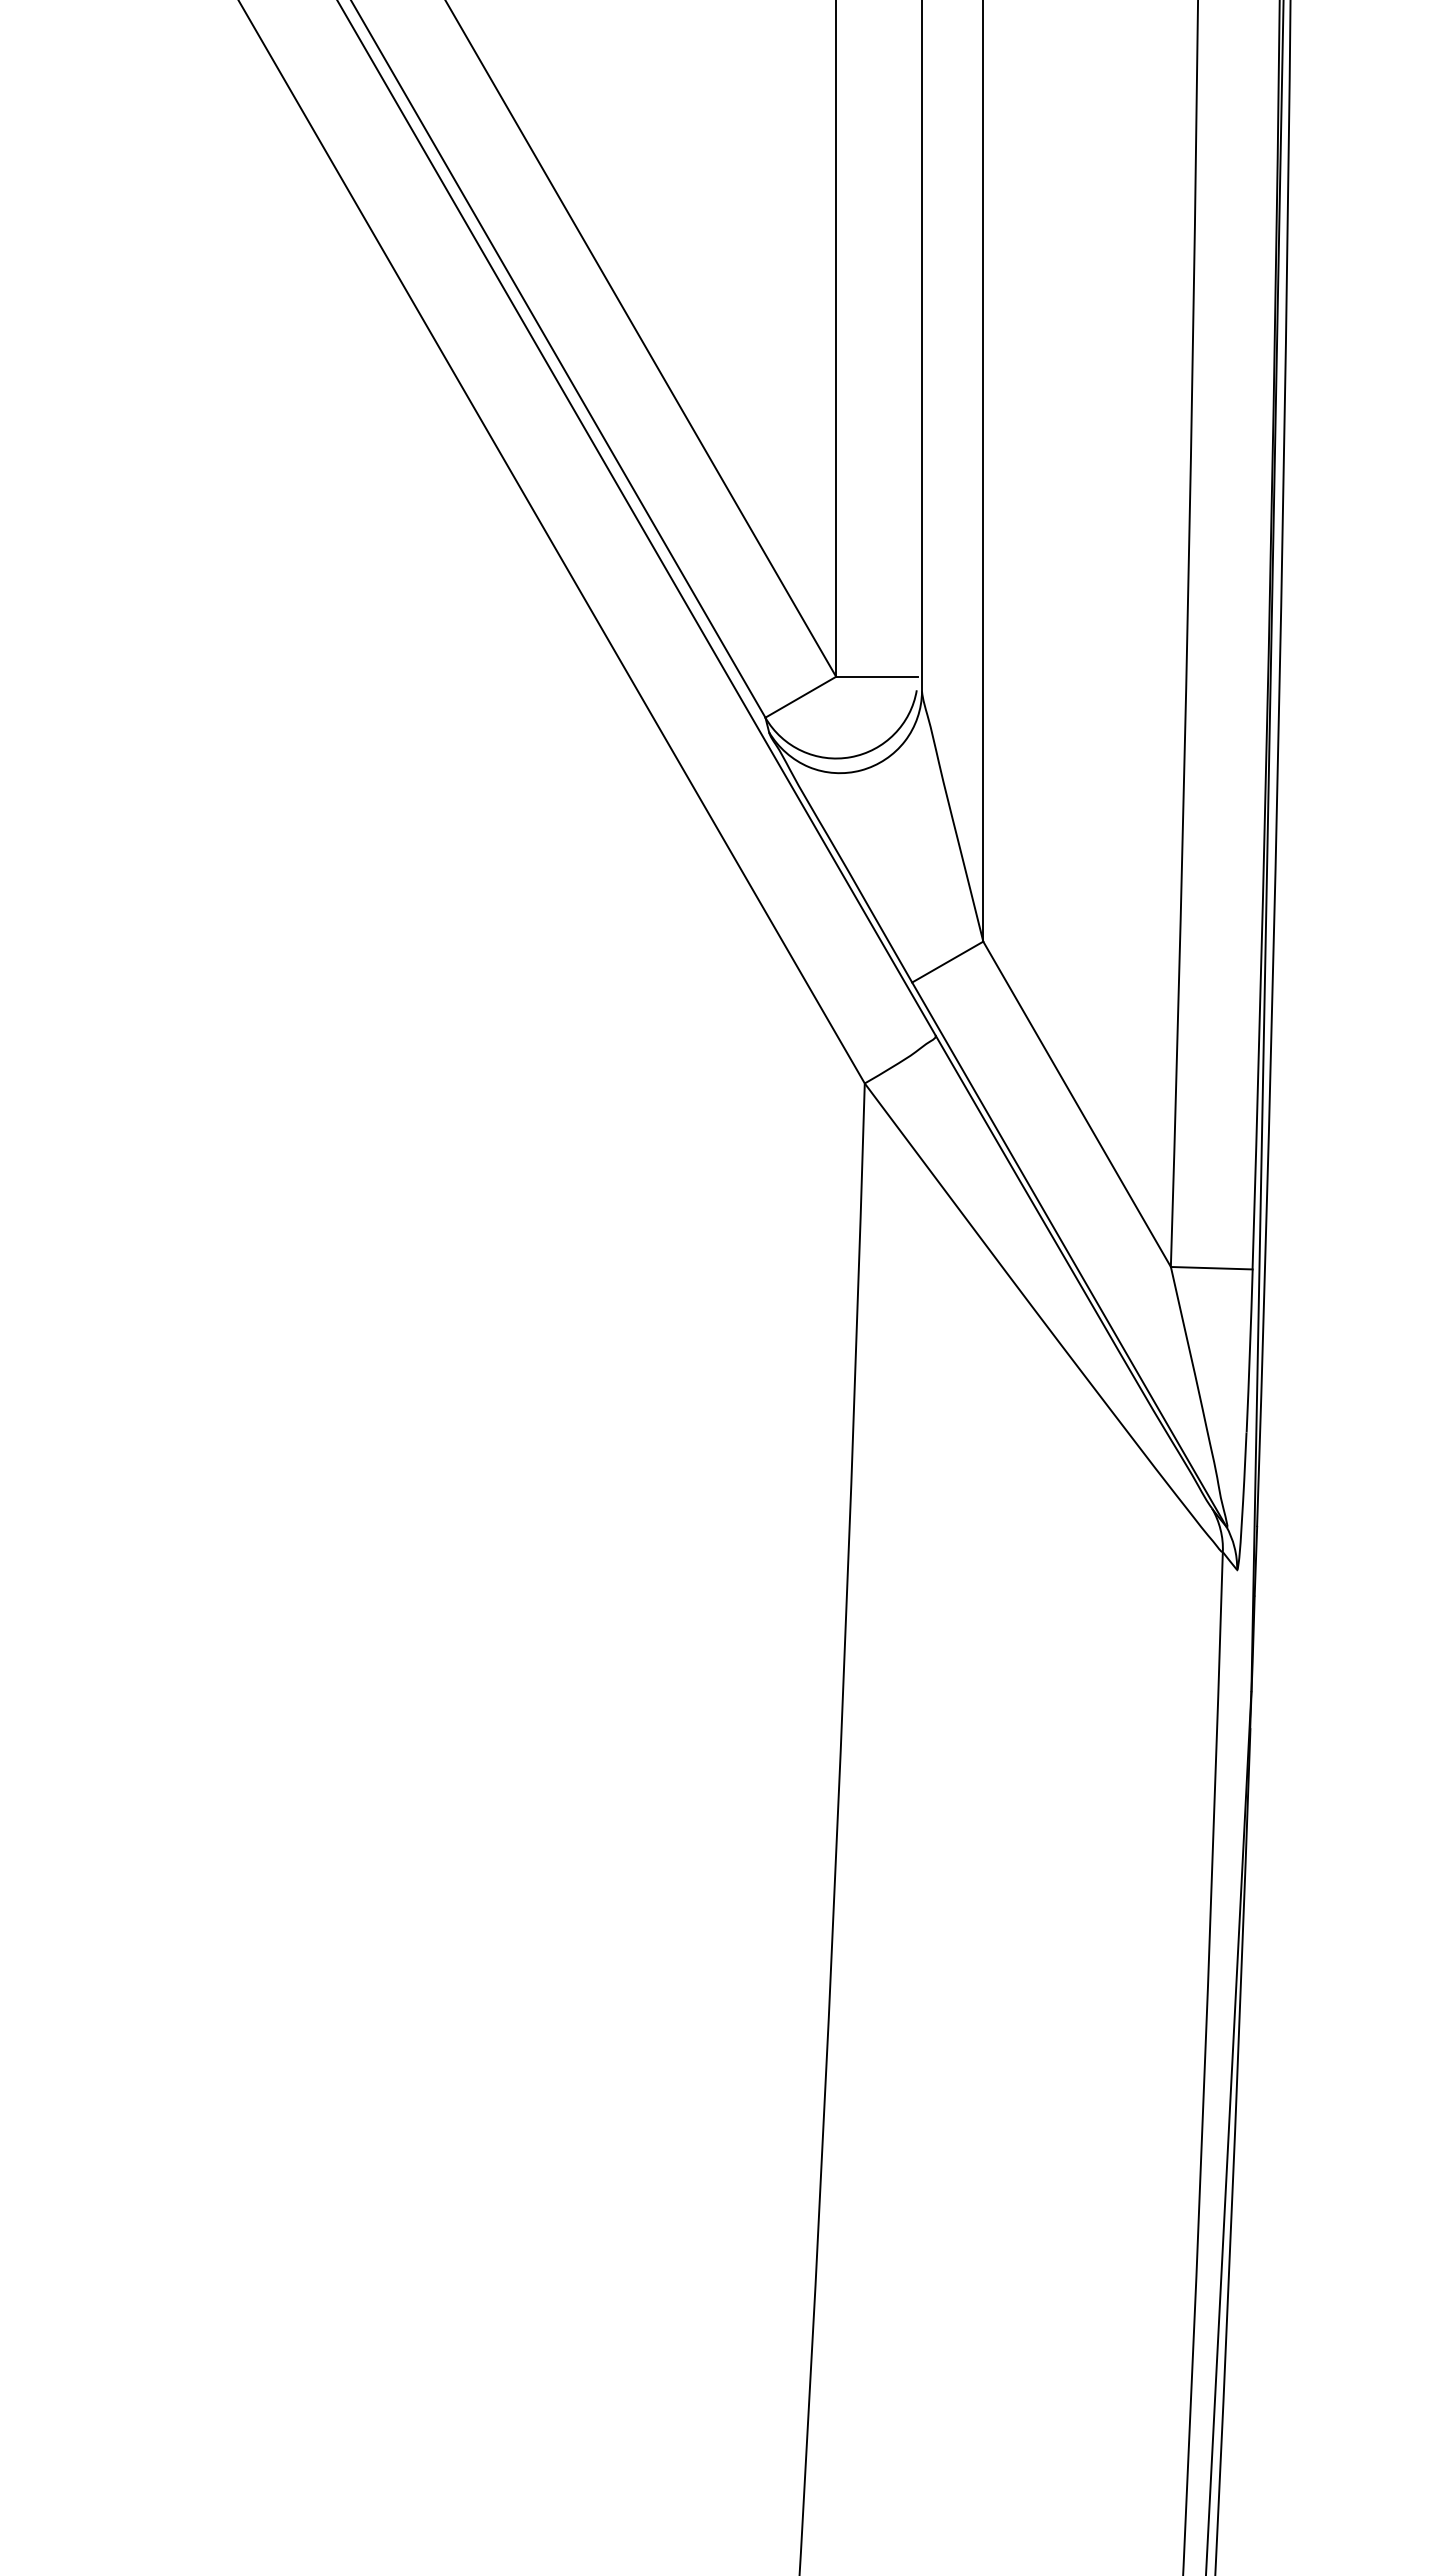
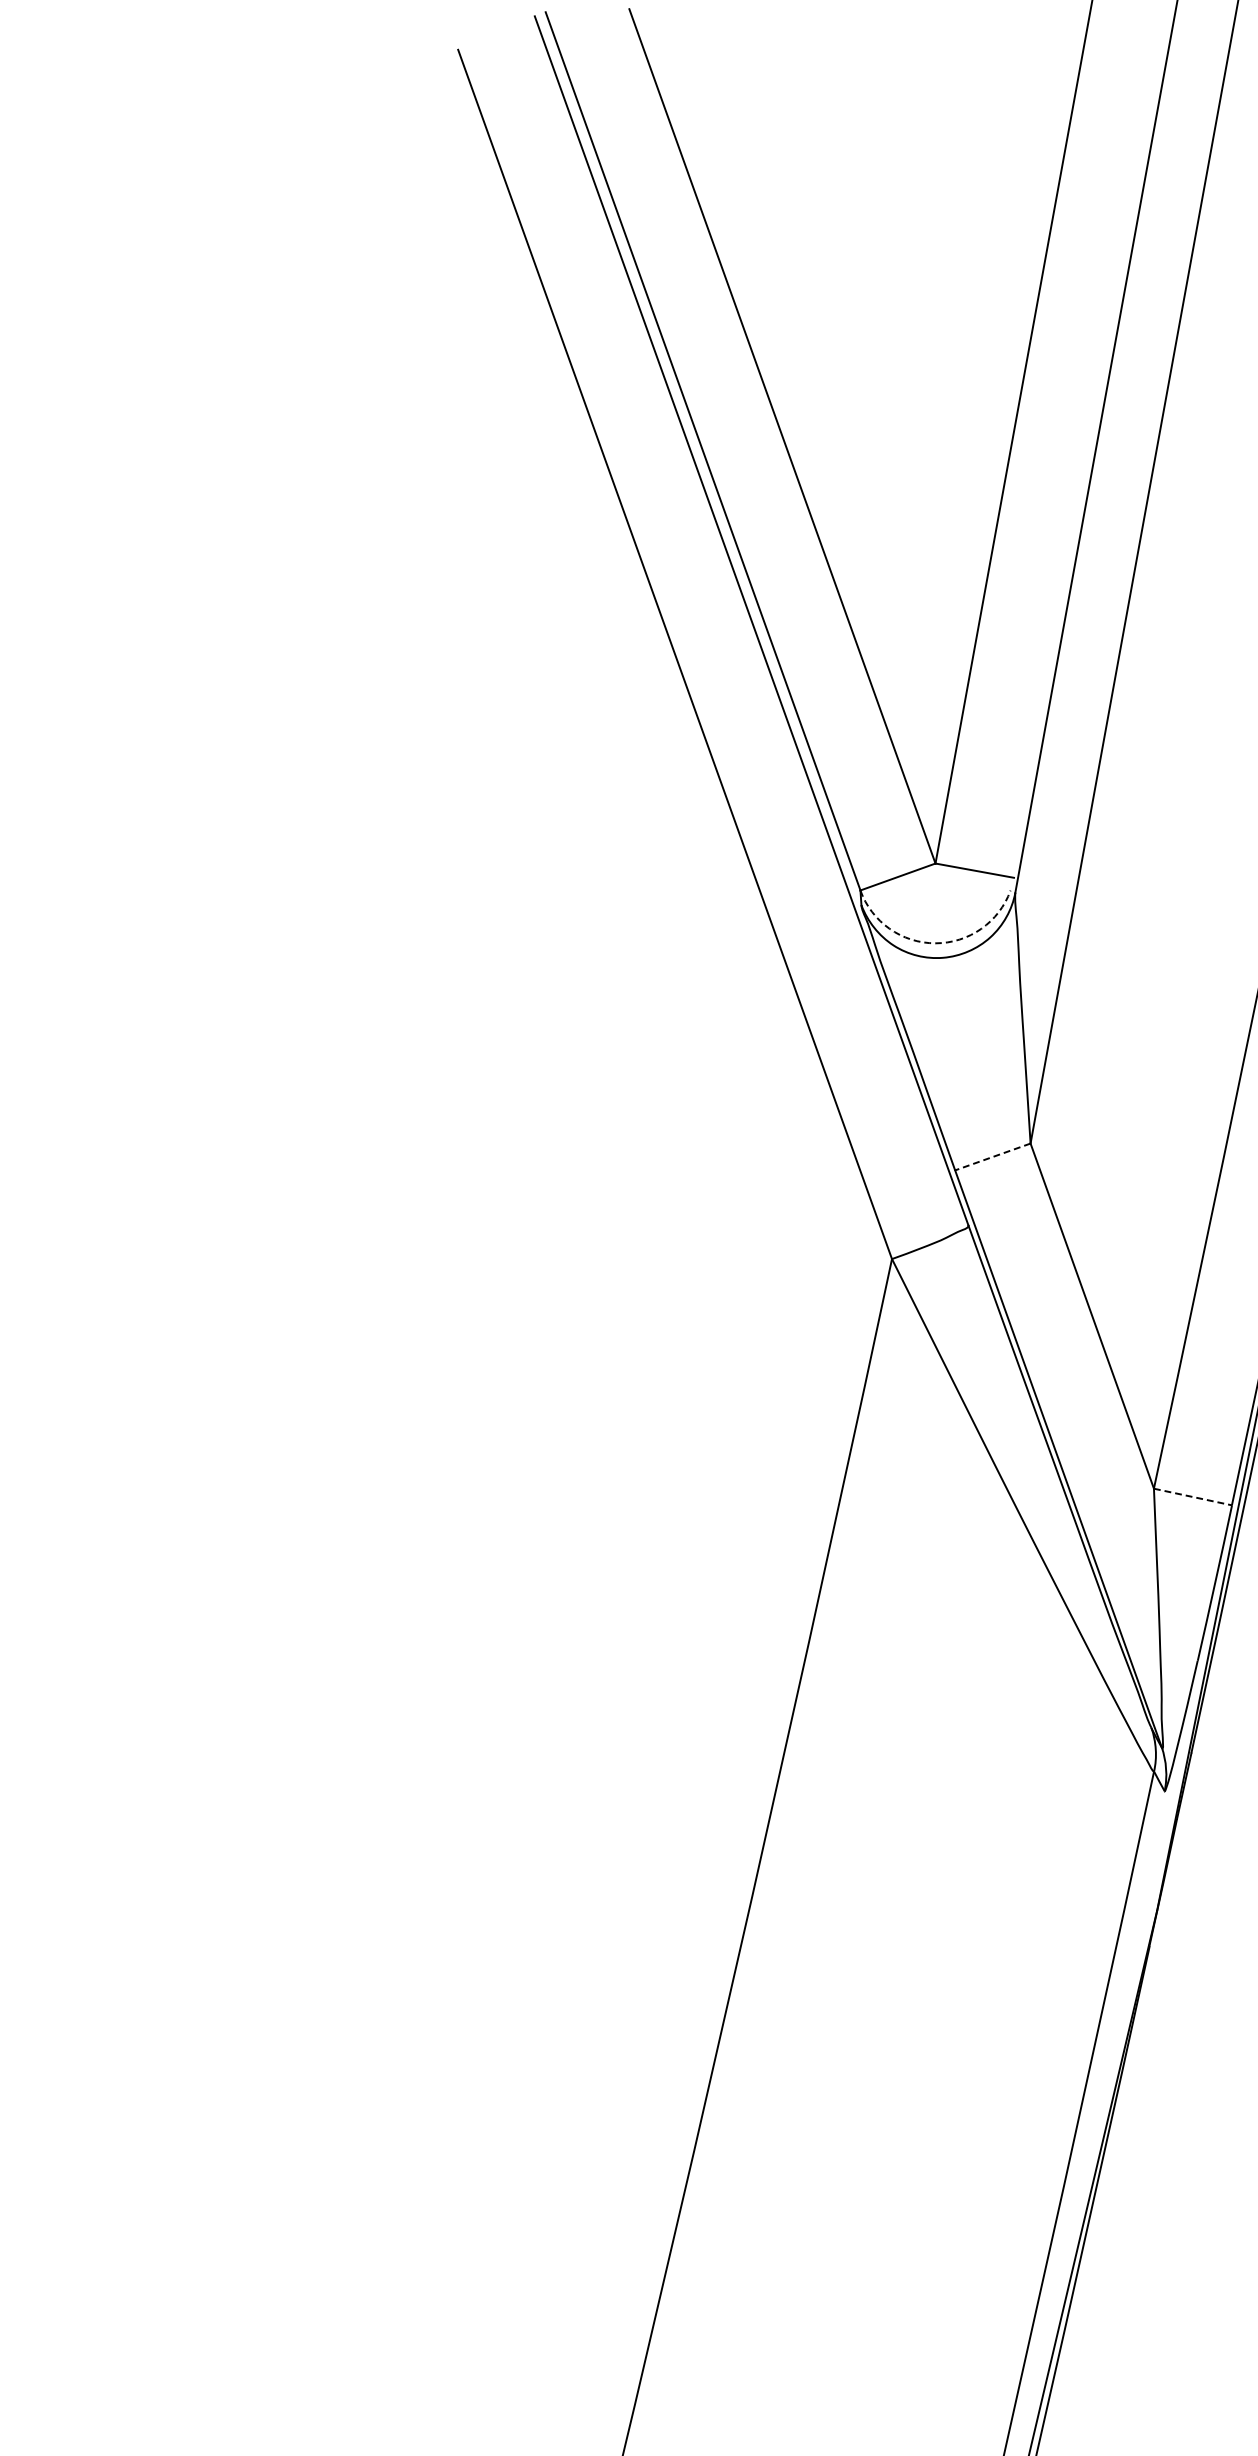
arc: (850, 757) -> (935, 943), solid -> dashed
line: (947, 962) -> (992, 1157), solid -> dashed
line: (1211, 1268) -> (1192, 1497), solid -> dashed

